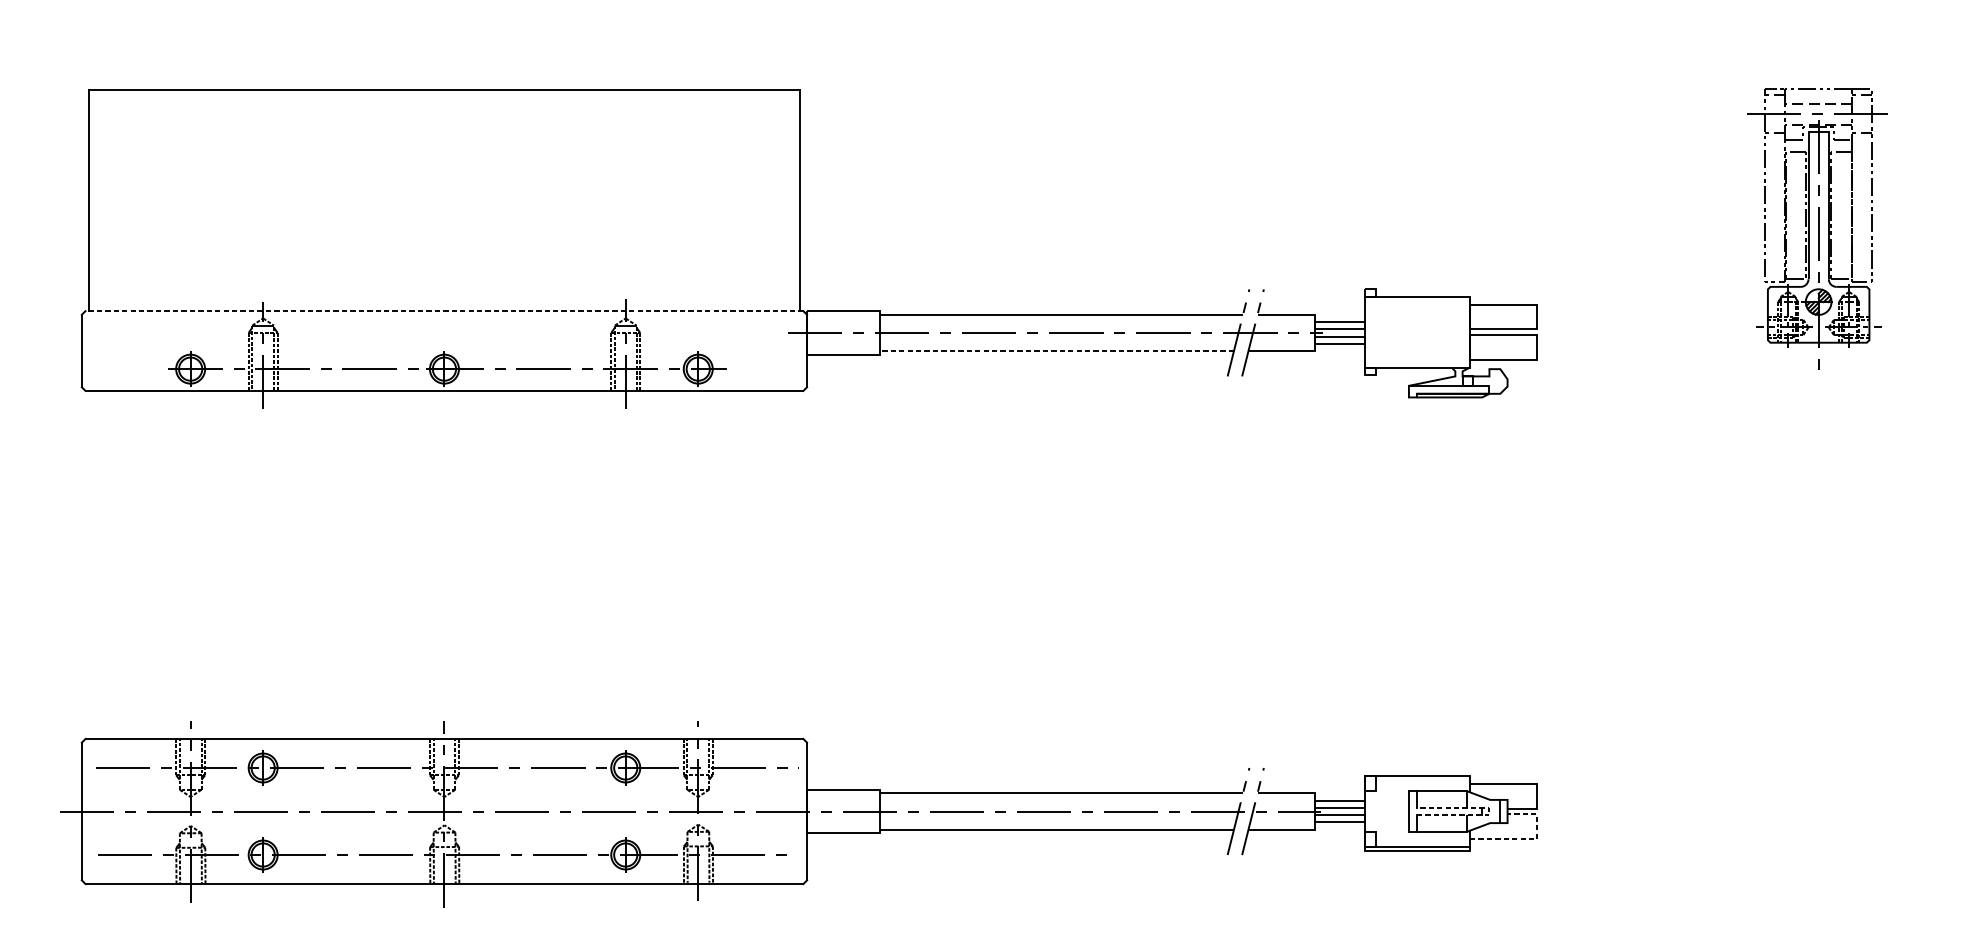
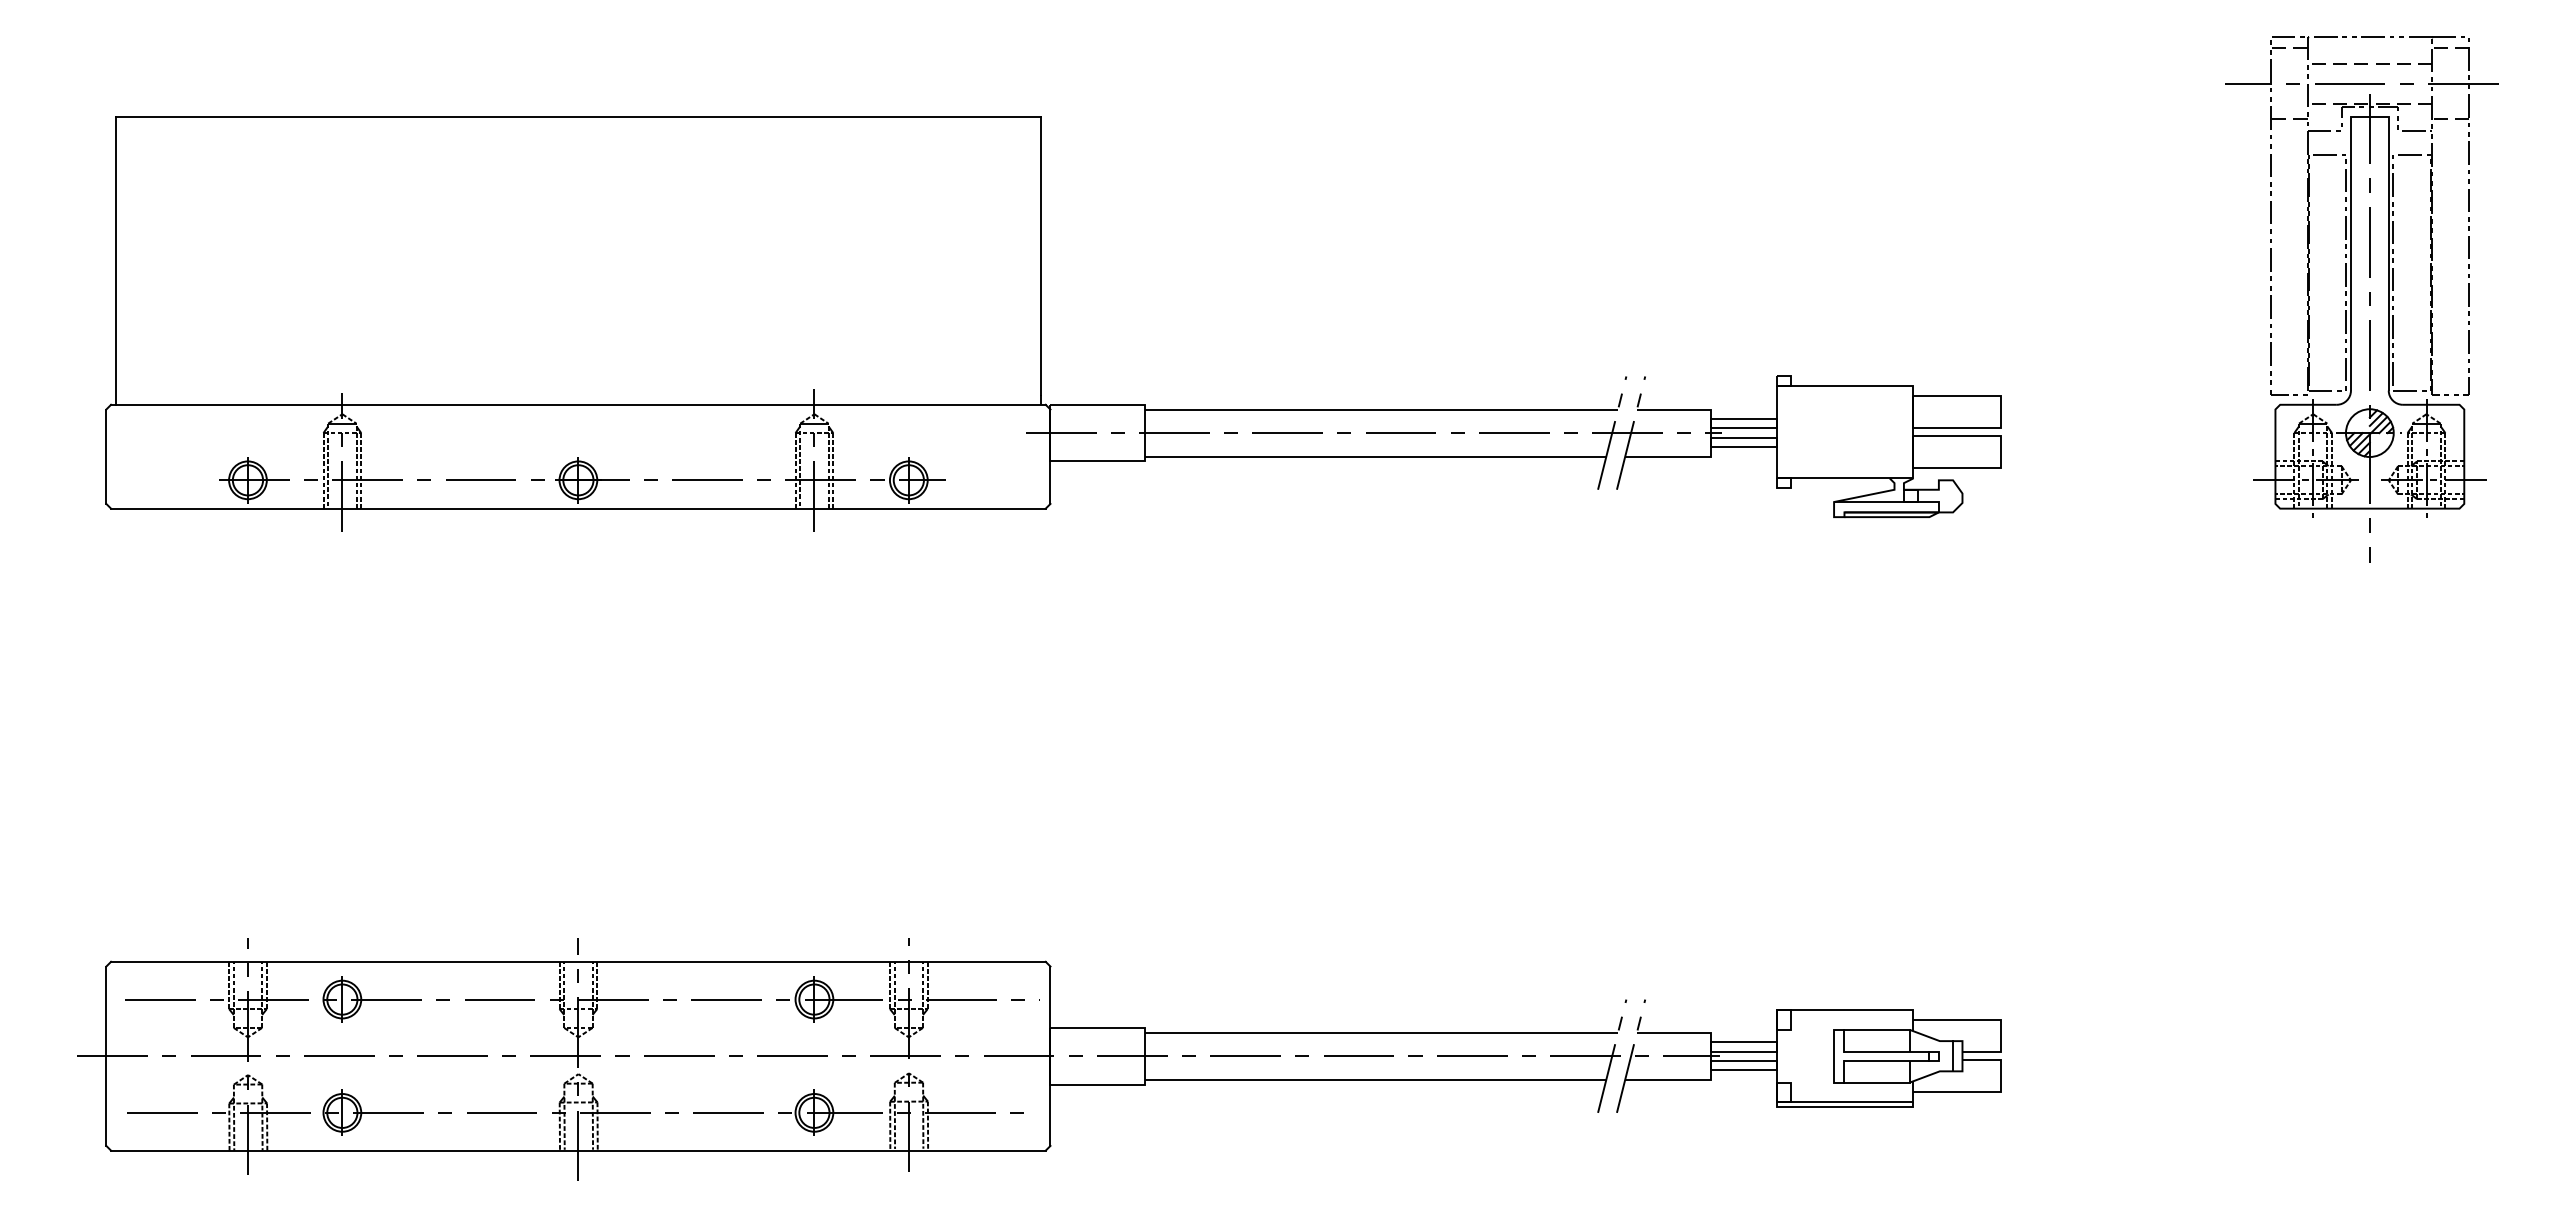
part: (1814, 230) -> (2361, 299), size x1.43
line: (443, 310) -> (577, 404), dashed -> solid
line: (1056, 350) -> (1375, 456), dashed -> solid
line: (1489, 811) -> (1938, 1056), dashed -> solid
line: (1532, 839) -> (1994, 1092), dashed -> solid

